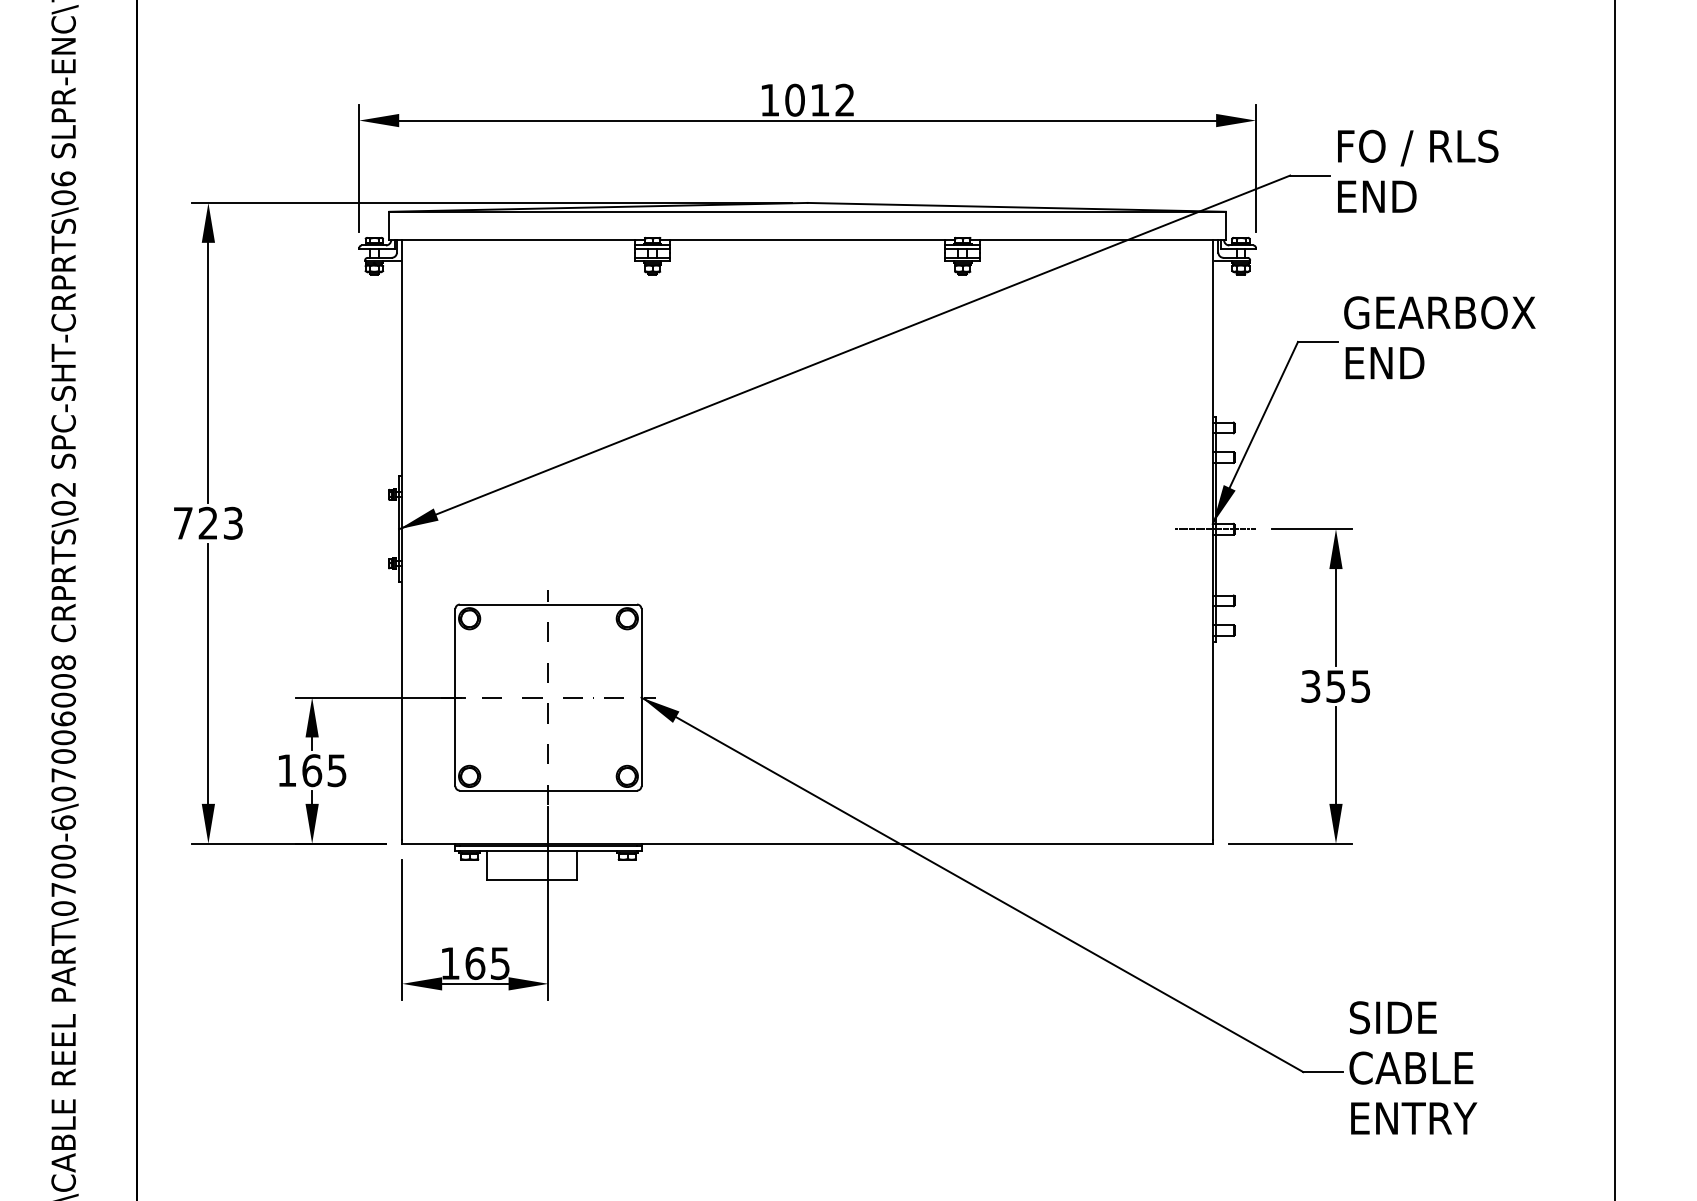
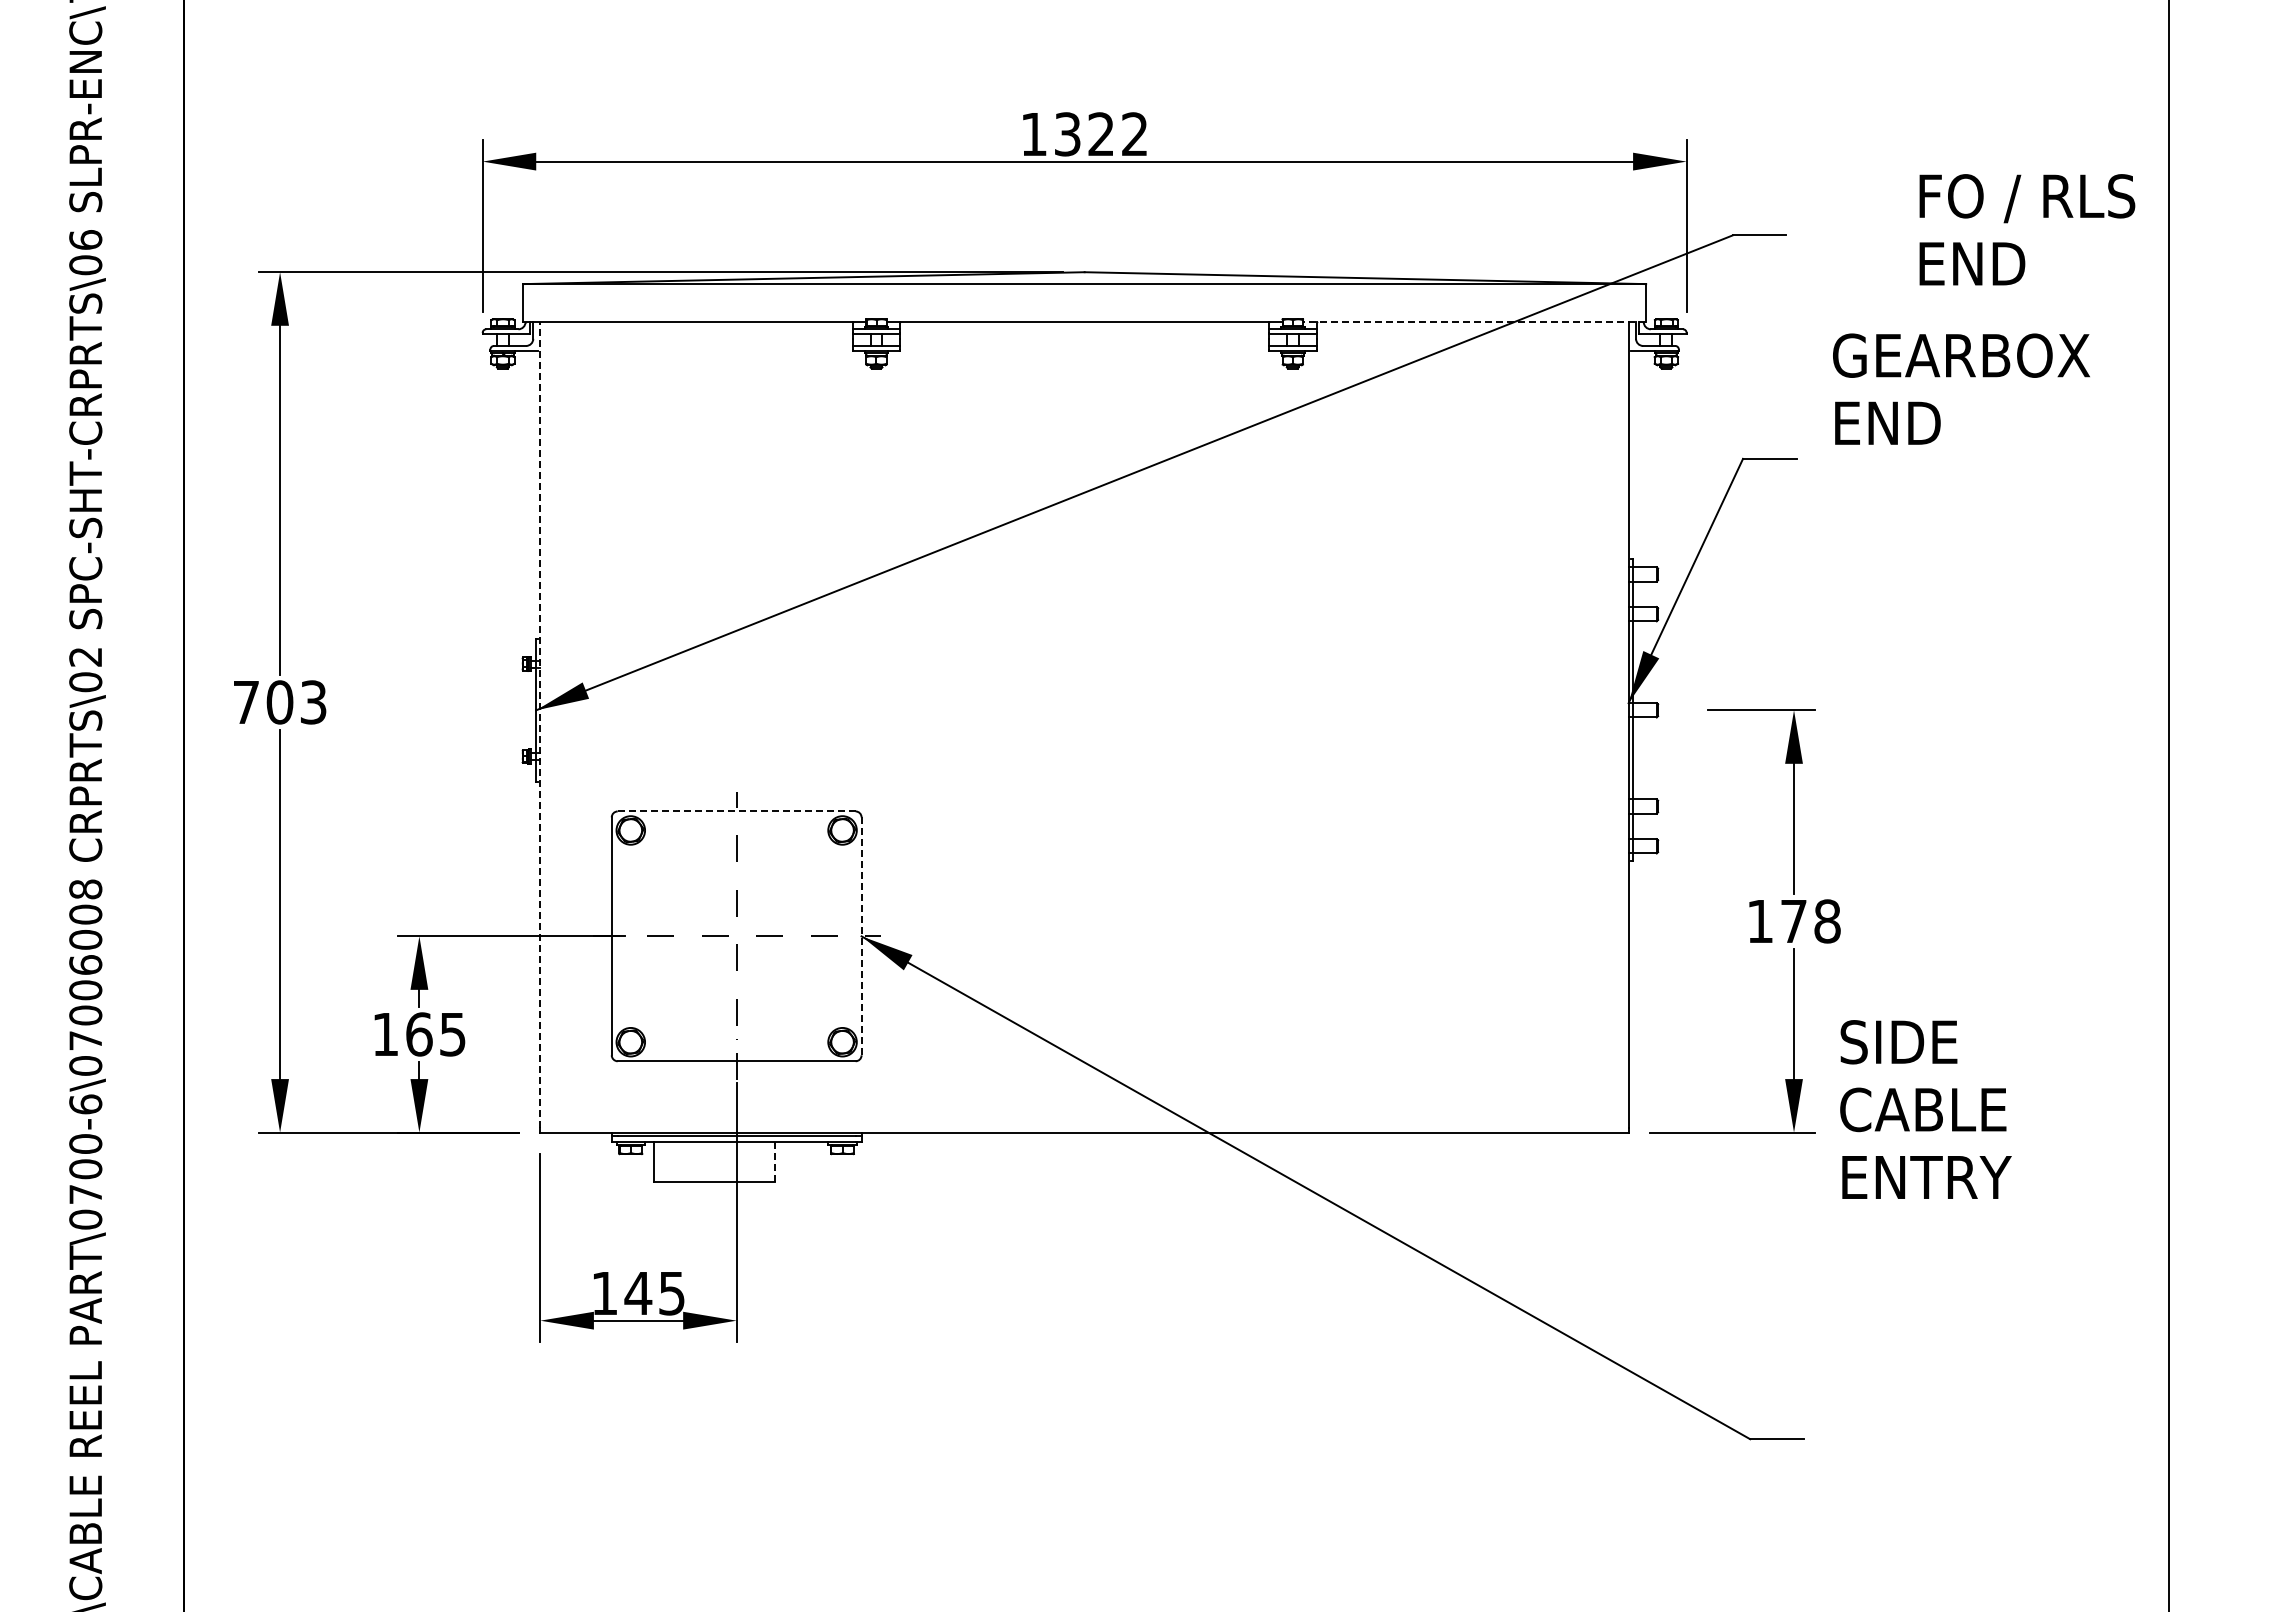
text: (806, 100) -> (1083, 134), 1012 -> 1322
text: (1418, 171) -> (2027, 229), moved
line: (1098, 240) -> (1474, 322), solid -> dashed
text: (1439, 337) -> (1961, 388), moved
text: (207, 523) -> (279, 702), 723 -> 703
line: (1214, 529) -> (1631, 710), removed
line: (402, 540) -> (540, 725), solid -> dashed
line: (548, 604) -> (736, 811), solid -> dashed
text: (1335, 686) -> (1793, 921), 355 -> 178
line: (641, 697) -> (861, 936), solid -> dashed
line: (576, 865) -> (774, 1161), solid -> dashed
text: (475, 963) -> (638, 1293), 165 -> 145
text: (1413, 1067) -> (1925, 1109), moved

